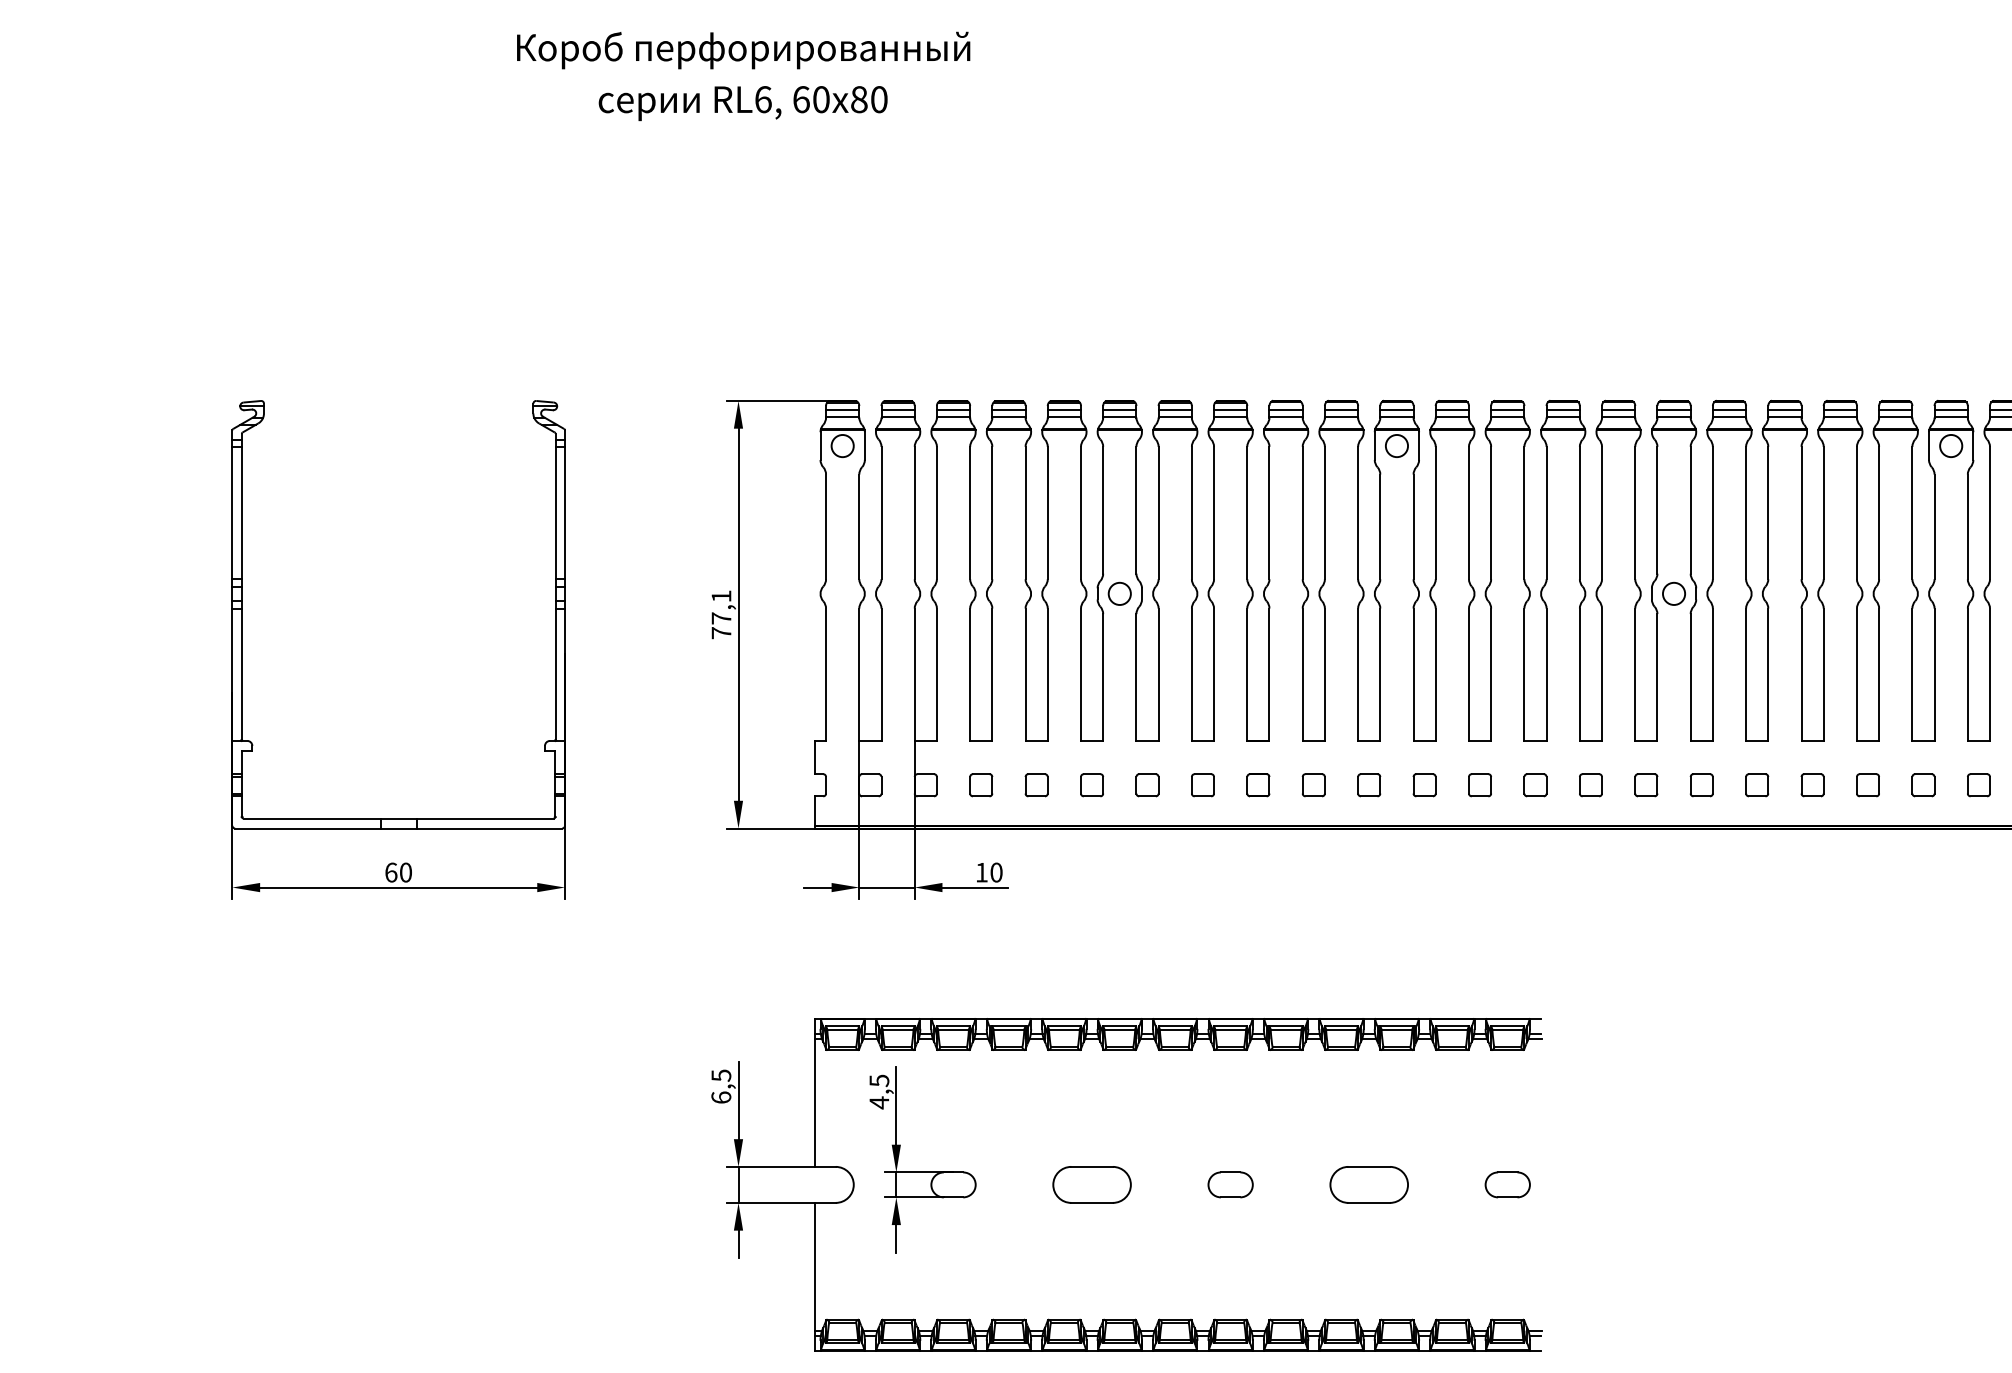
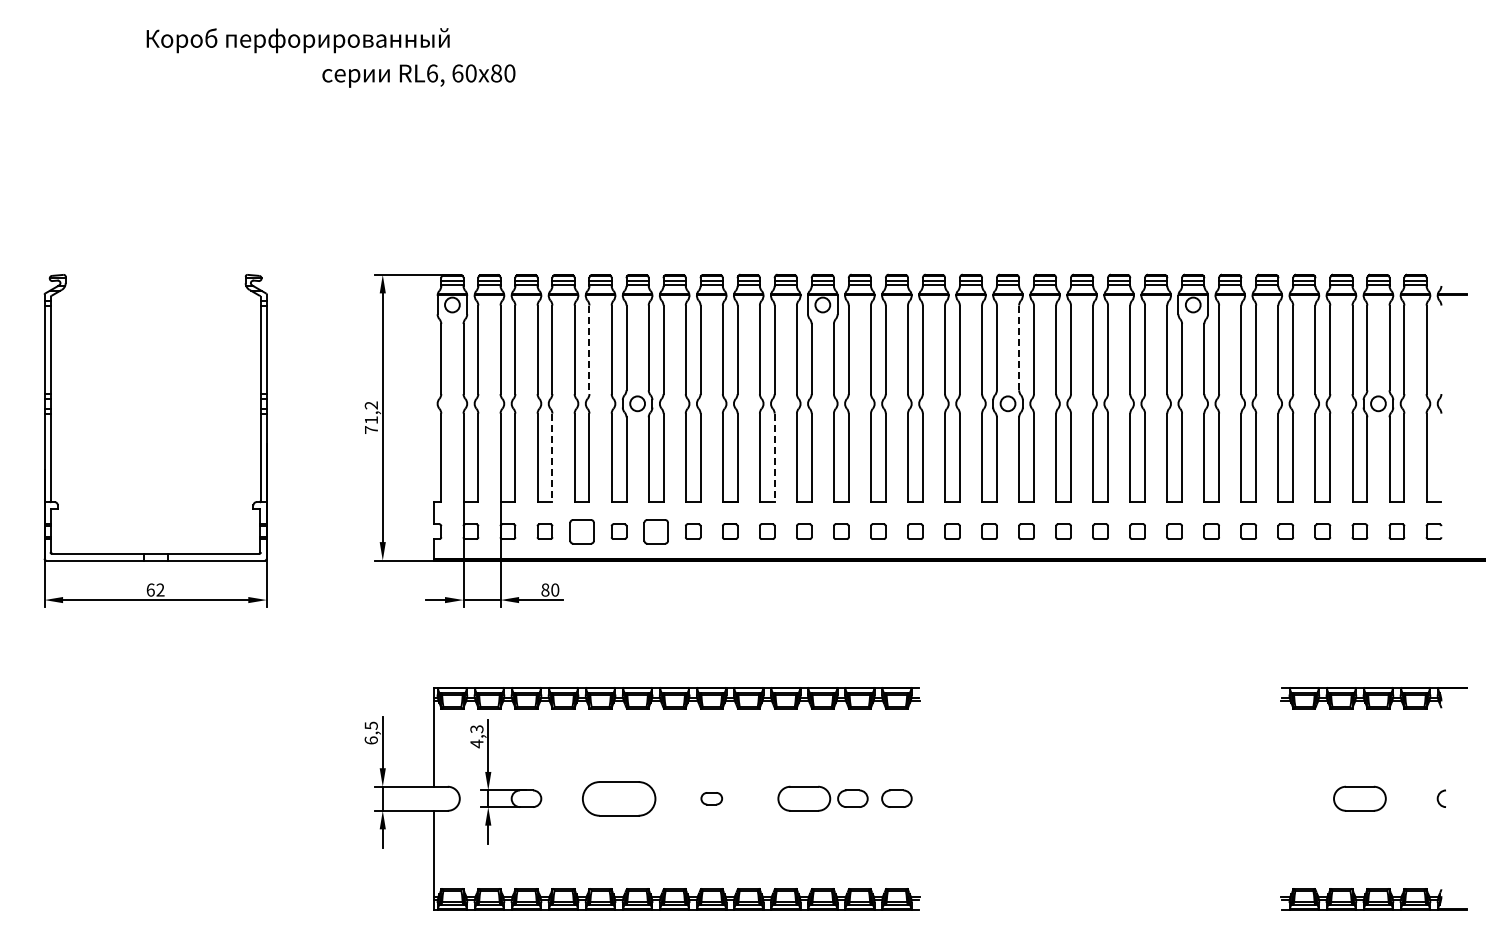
text: (742, 50) -> (297, 40), moved
text: (742, 102) -> (418, 75), moved
line: (1691, 509) -> (1019, 347), solid -> dashed
line: (1047, 514) -> (589, 350), solid -> dashed
text: (720, 606) -> (370, 412), 77,1 -> 71,2
line: (992, 675) -> (552, 458), solid -> dashed
line: (1324, 675) -> (774, 458), solid -> dashed
part: (1035, 784) -> (581, 531), size x1.6
part: (1146, 784) -> (655, 531), size x1.6
text: (405, 871) -> (160, 589), 60 -> 62
text: (981, 871) -> (545, 589), 10 -> 80
text: (878, 1079) -> (476, 728), 4,5 -> 4,3
part: (1091, 1184) -> (618, 798), size x1.4
part: (1230, 1184) -> (711, 798), size x0.7
part: (1441, 1184) -> (852, 798), added

